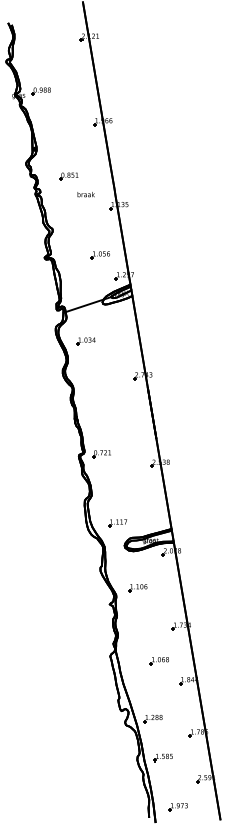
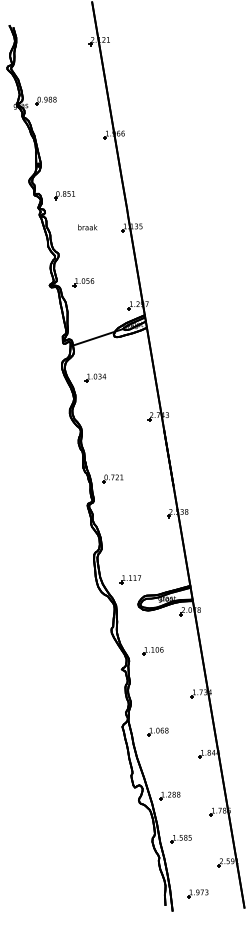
part: (68, 176) -> (64, 195), moved
text: (85, 194) -> (87, 227), moved
part: (100, 255) -> (83, 282), moved
part: (101, 453) -> (112, 478), moved
part: (159, 660) -> (157, 731), moved

